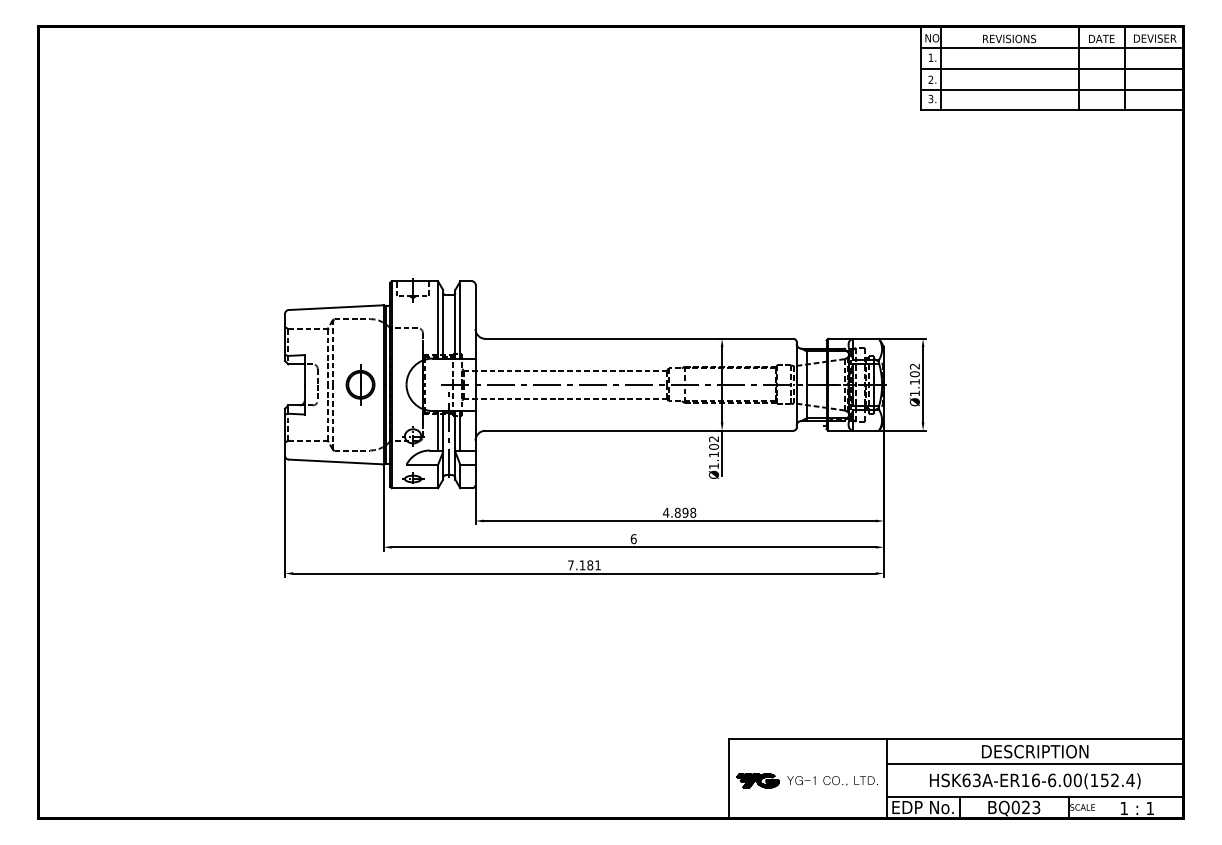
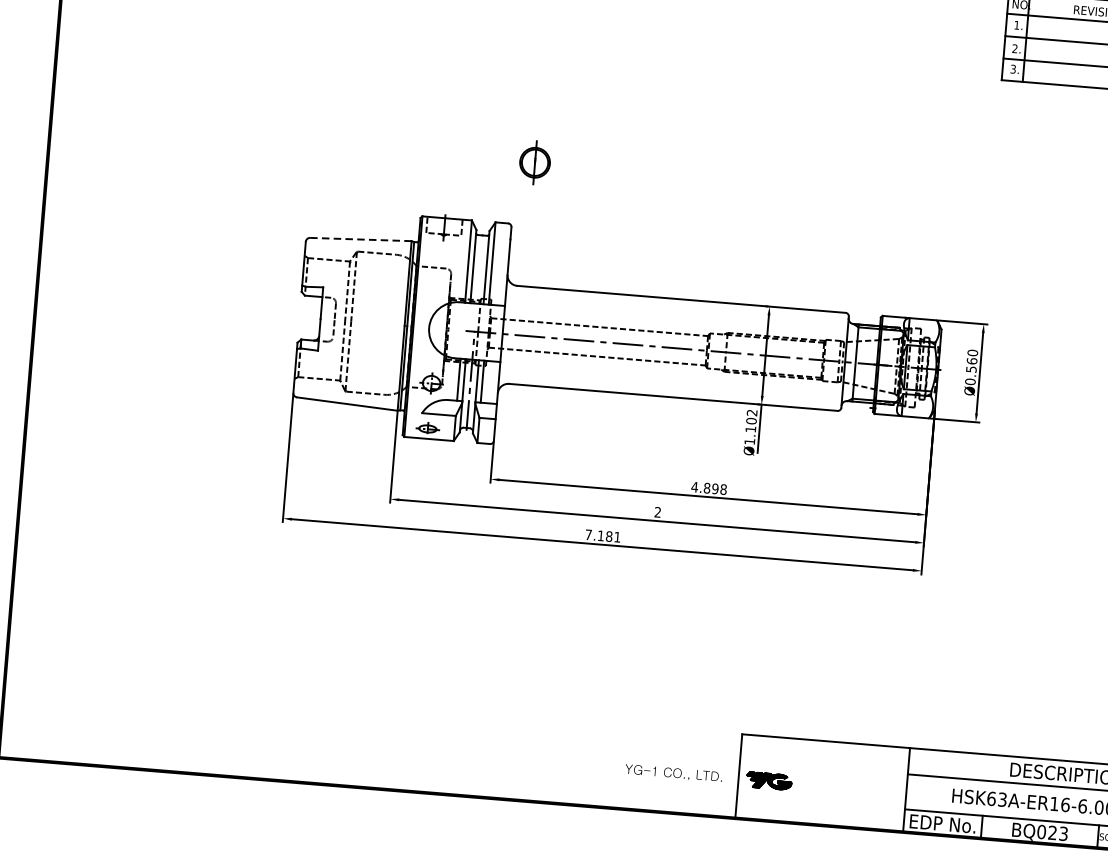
line: (336, 307) -> (361, 239), solid -> dashed
text: (914, 379) -> (971, 366), Ø1.102 -> Ø0.560
part: (360, 384) -> (535, 162), moved
text: (633, 539) -> (657, 512), 6 -> 2
text: (832, 780) -> (673, 772), moved

